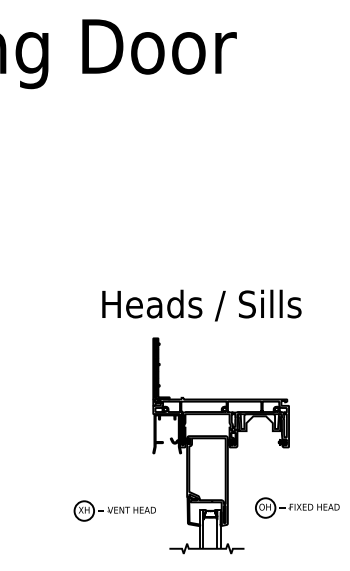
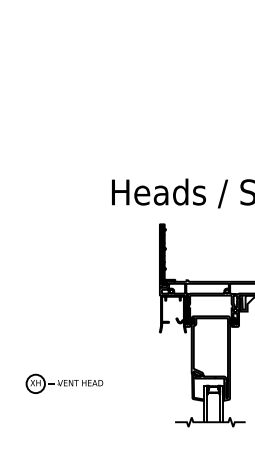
part: (114, 510) -> (64, 383), moved

